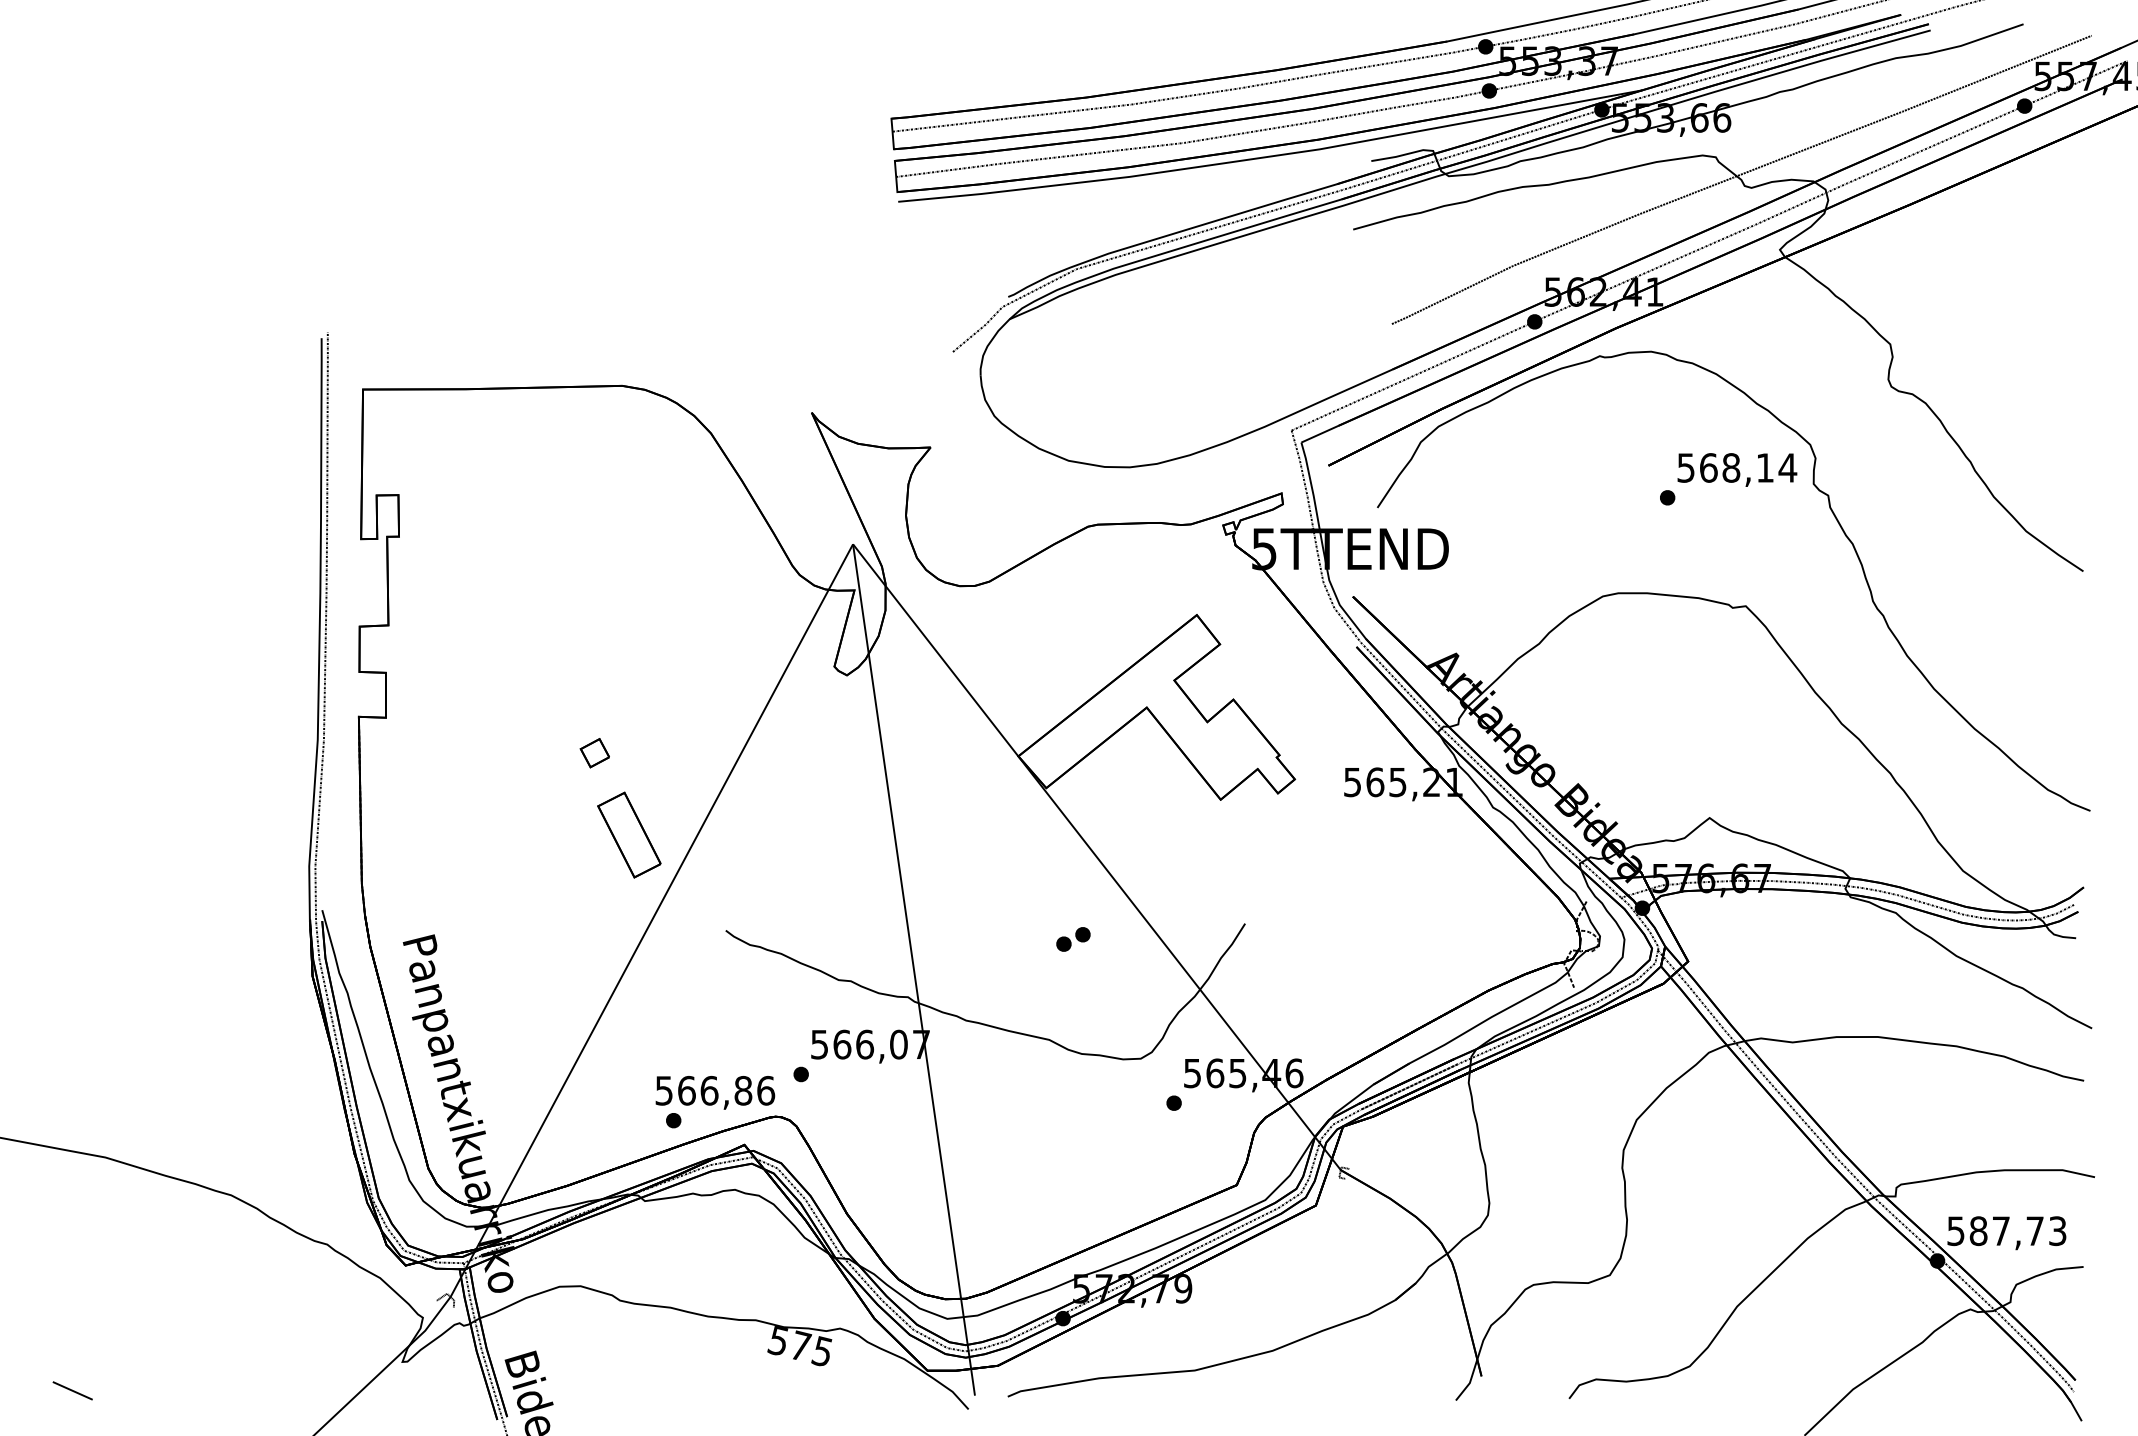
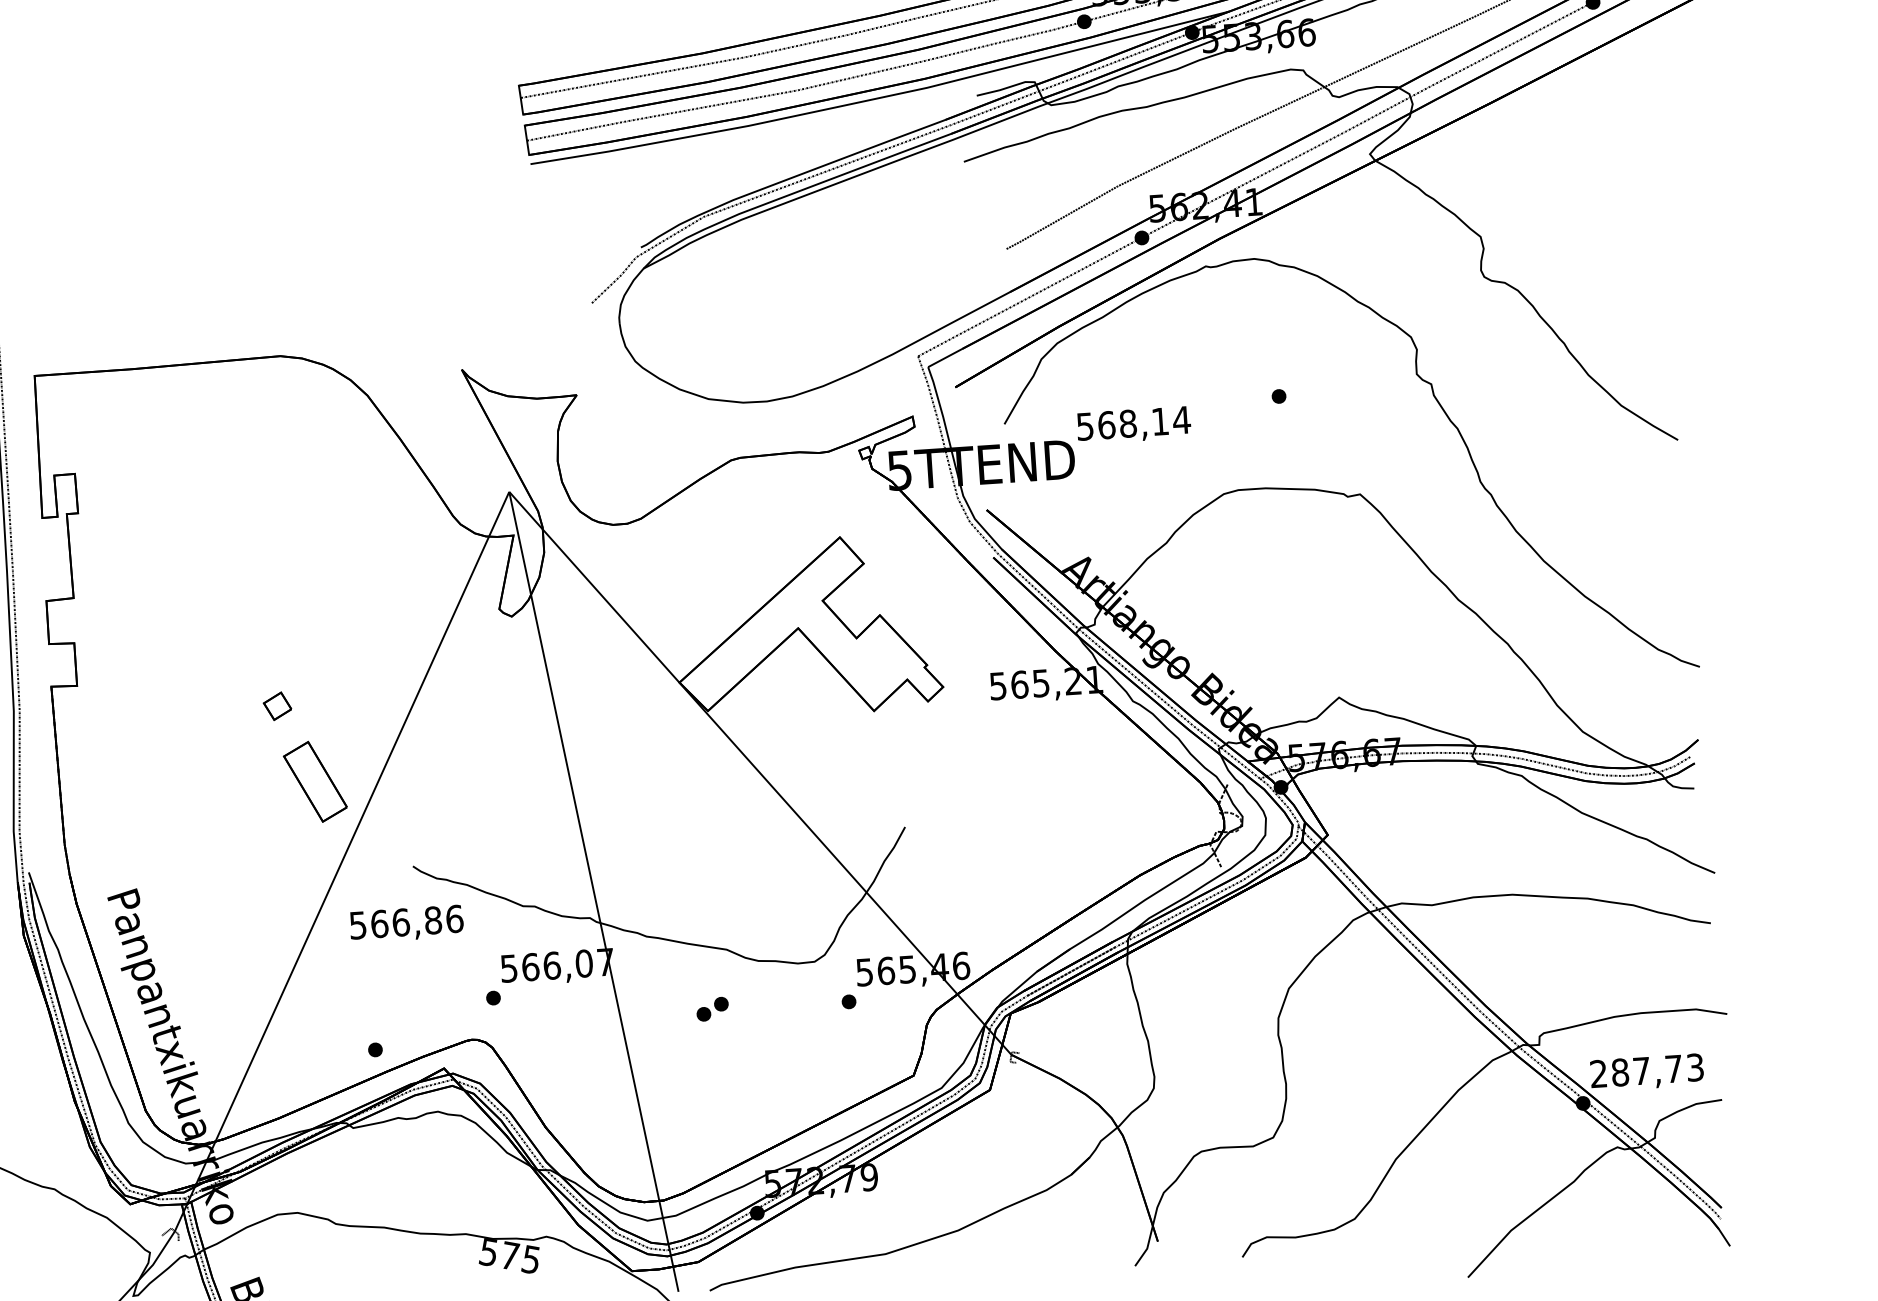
text: (1737, 469) -> (1134, 424), moved
part: (1073, 939) -> (712, 1009), moved
text: (715, 1092) -> (406, 923), moved
text: (1955, 1231) -> (1598, 1074), 587,73 -> 287,73

